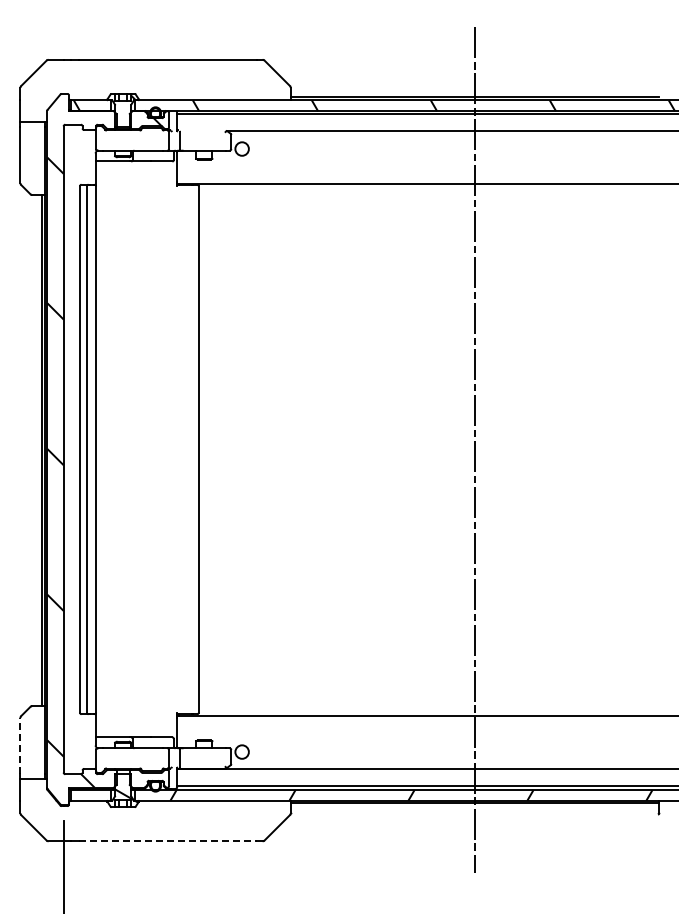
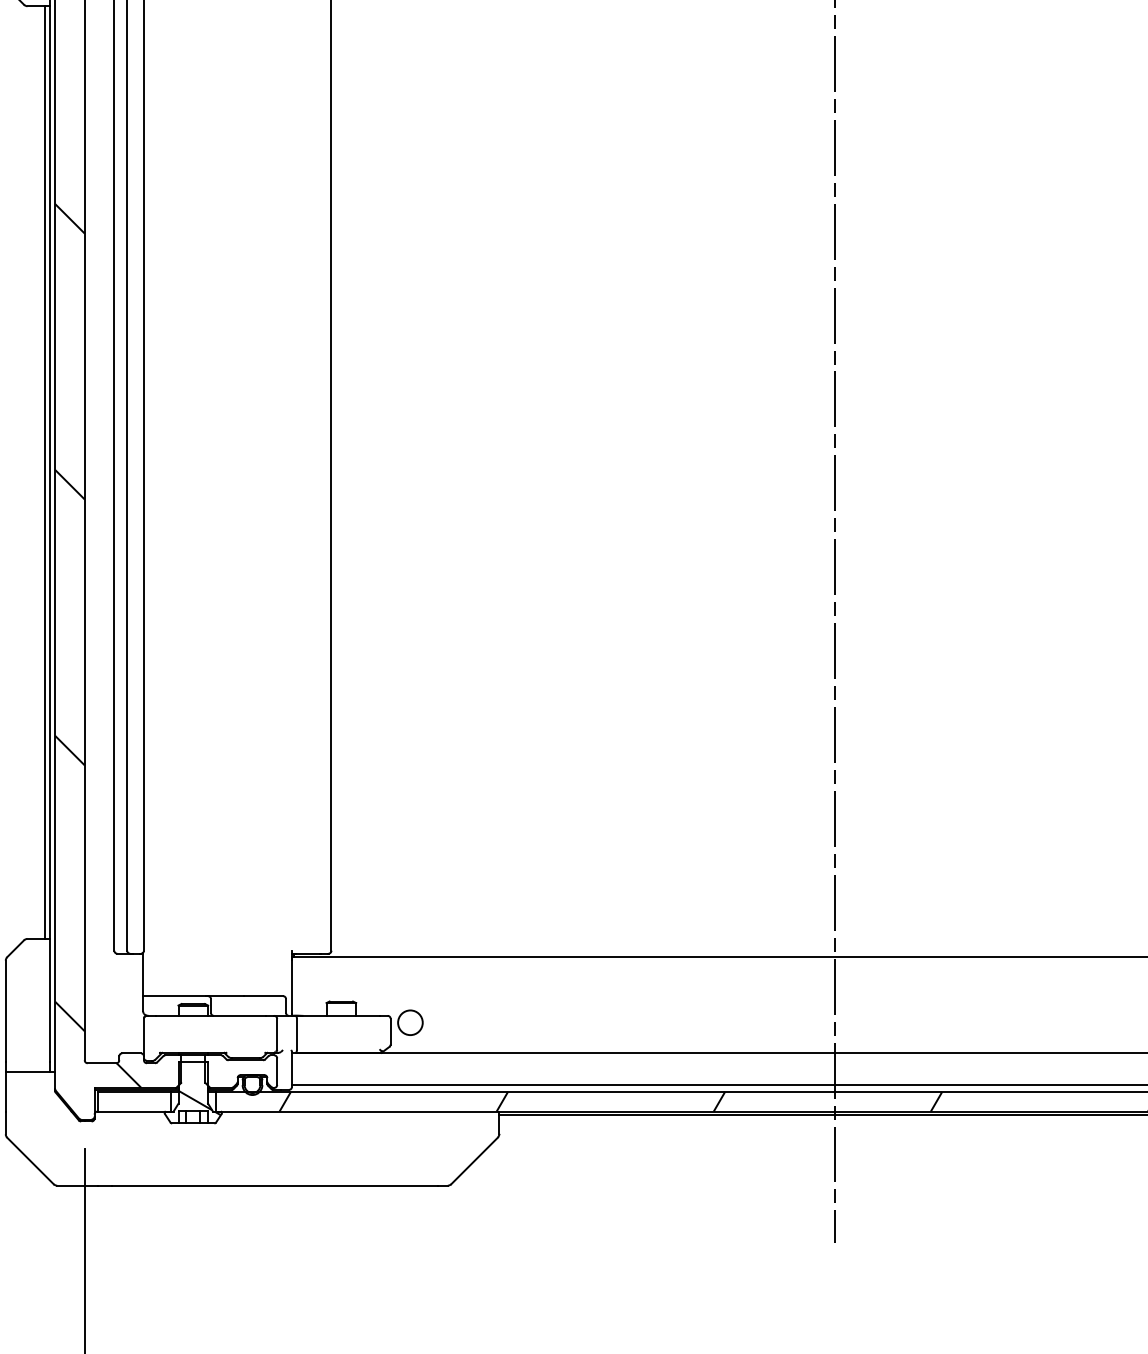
line: (20, 745) -> (5, 1010), dashed -> solid
line: (168, 841) -> (276, 1185), dashed -> solid

